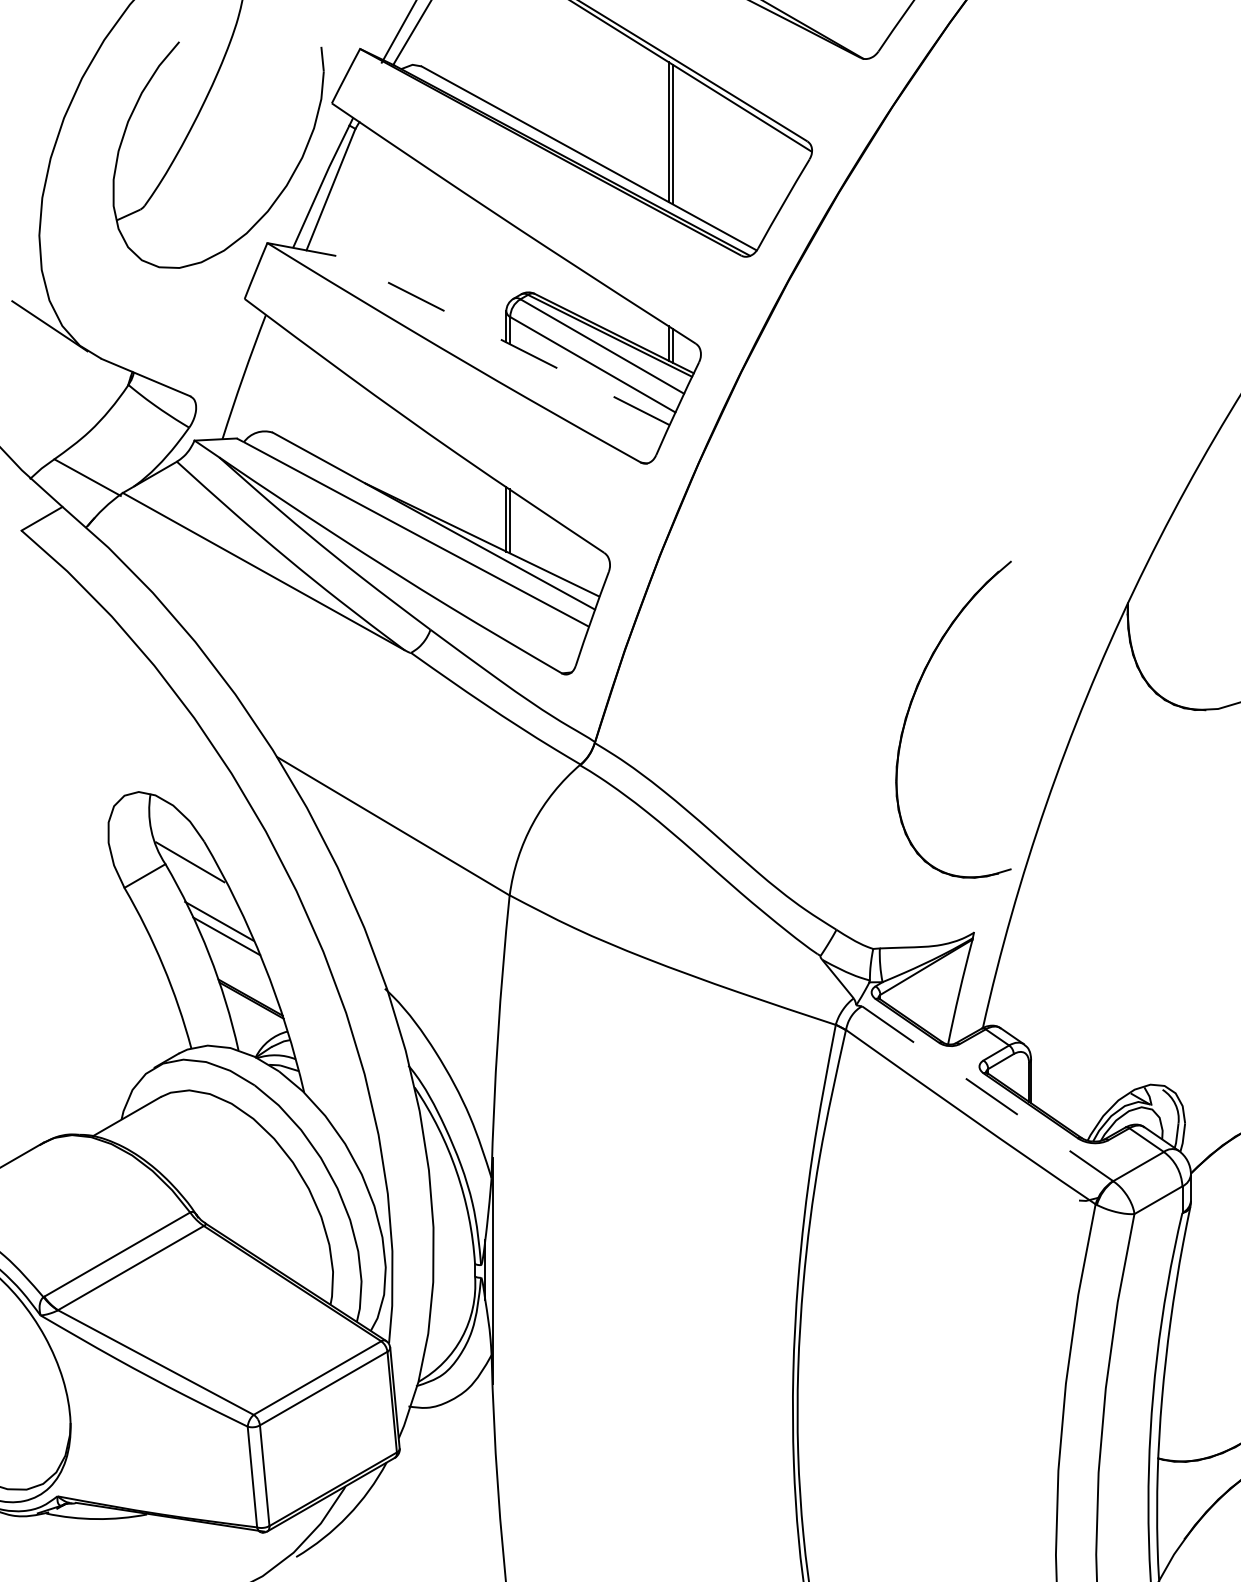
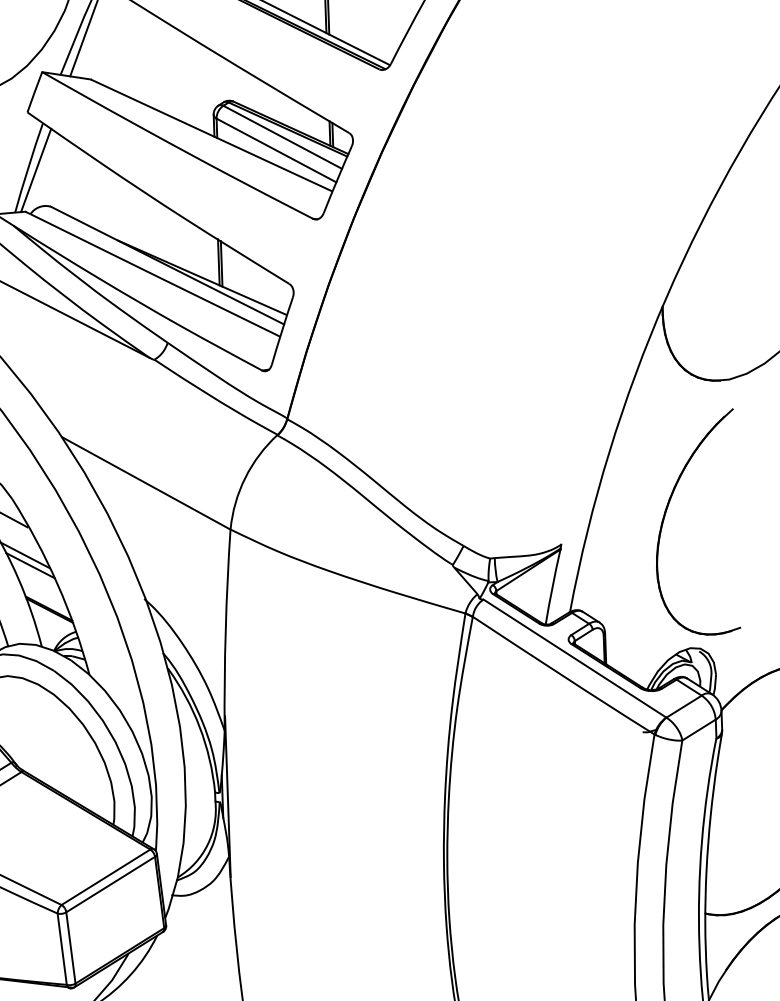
line: (502, 340) -> (211, 135), dashed -> solid
line: (253, 380) -> (35, 170), added
part: (911, 705) -> (665, 513), moved
line: (987, 1093) -> (574, 658), dashed -> solid

